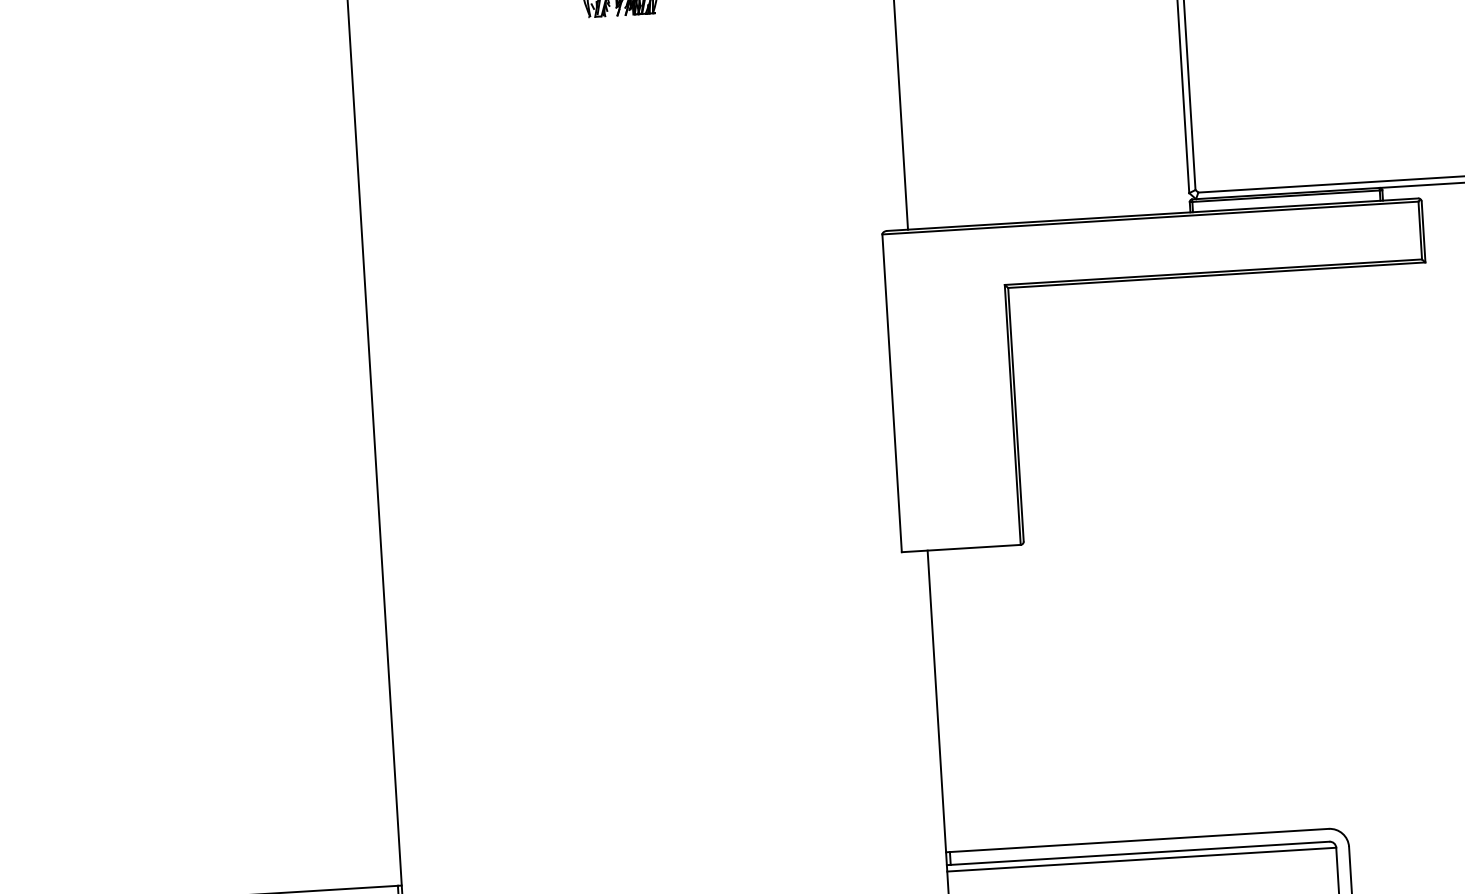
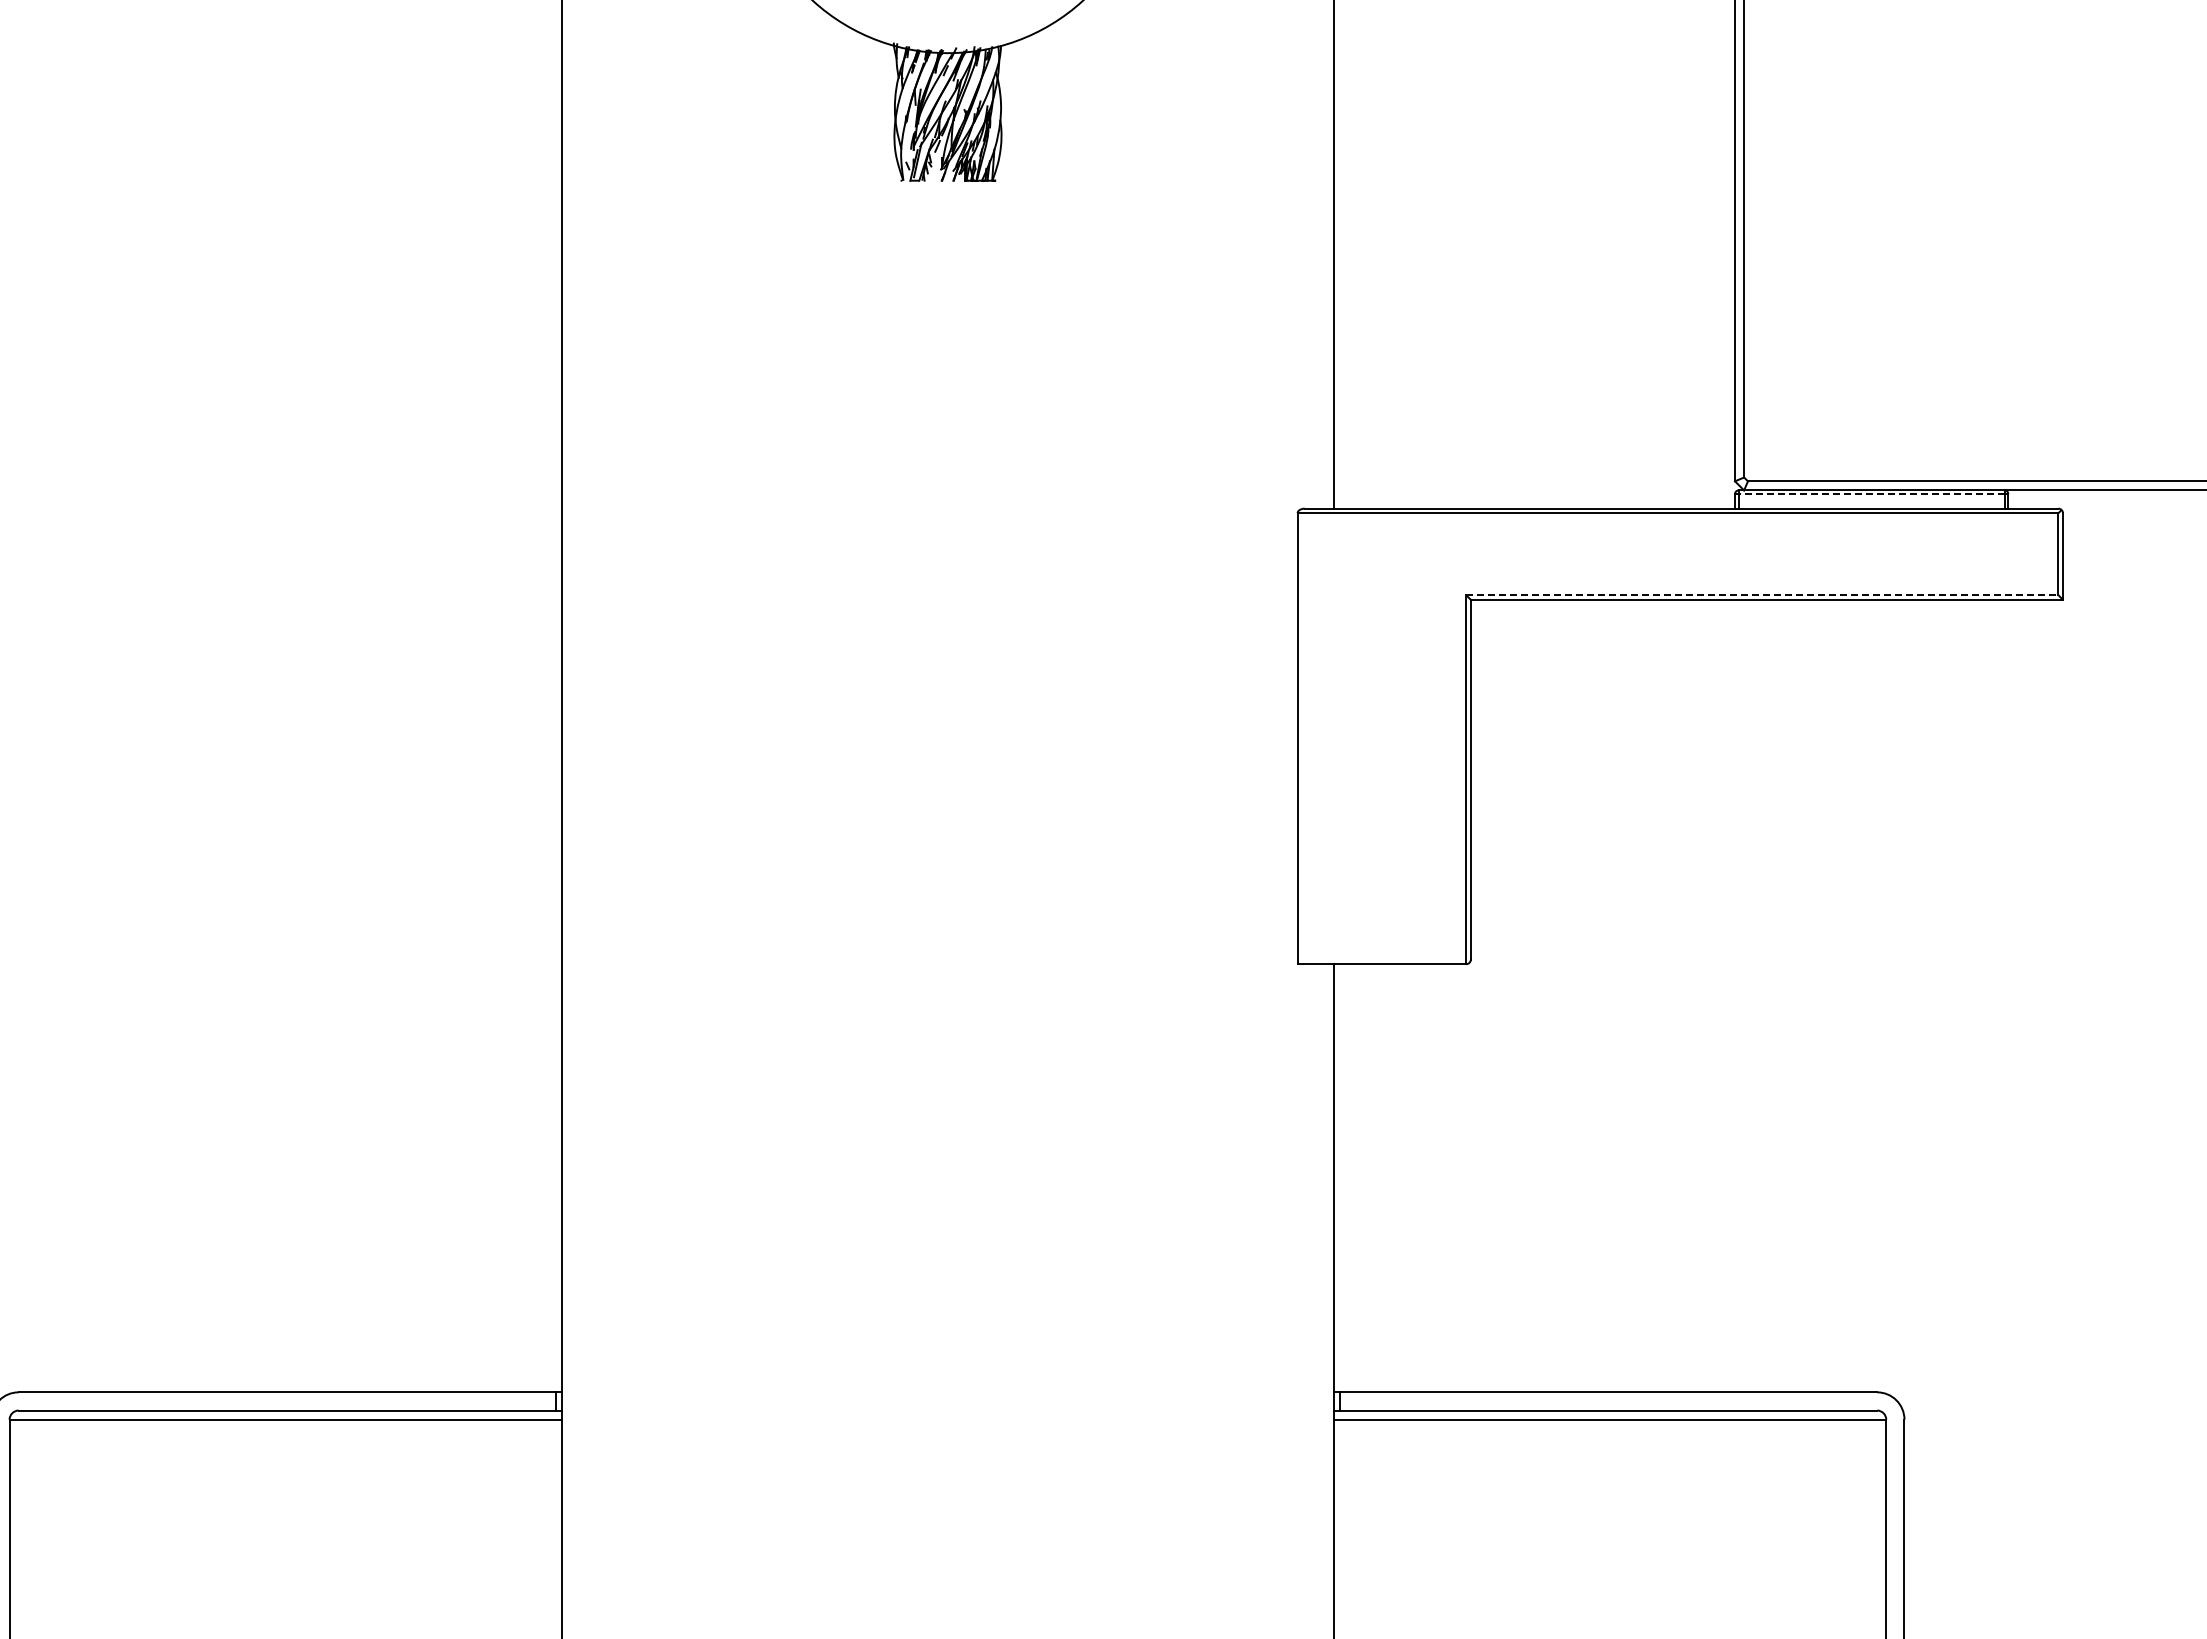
line: (1285, 196) -> (1871, 494), solid -> dashed
line: (1213, 272) -> (1762, 595), solid -> dashed

